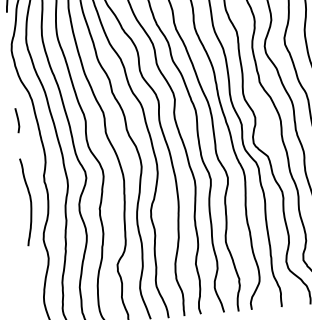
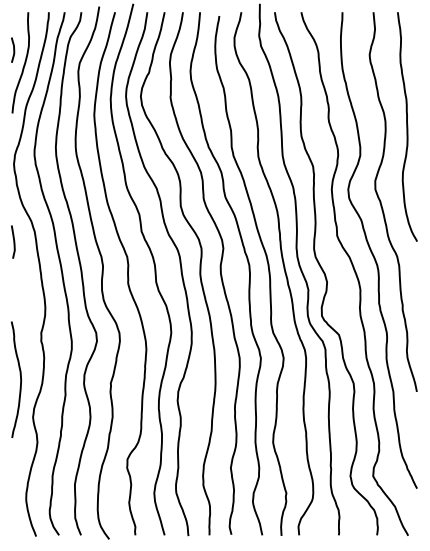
curve: (17, 120) -> (13, 241), moved
curve: (30, 201) -> (20, 379), moved

